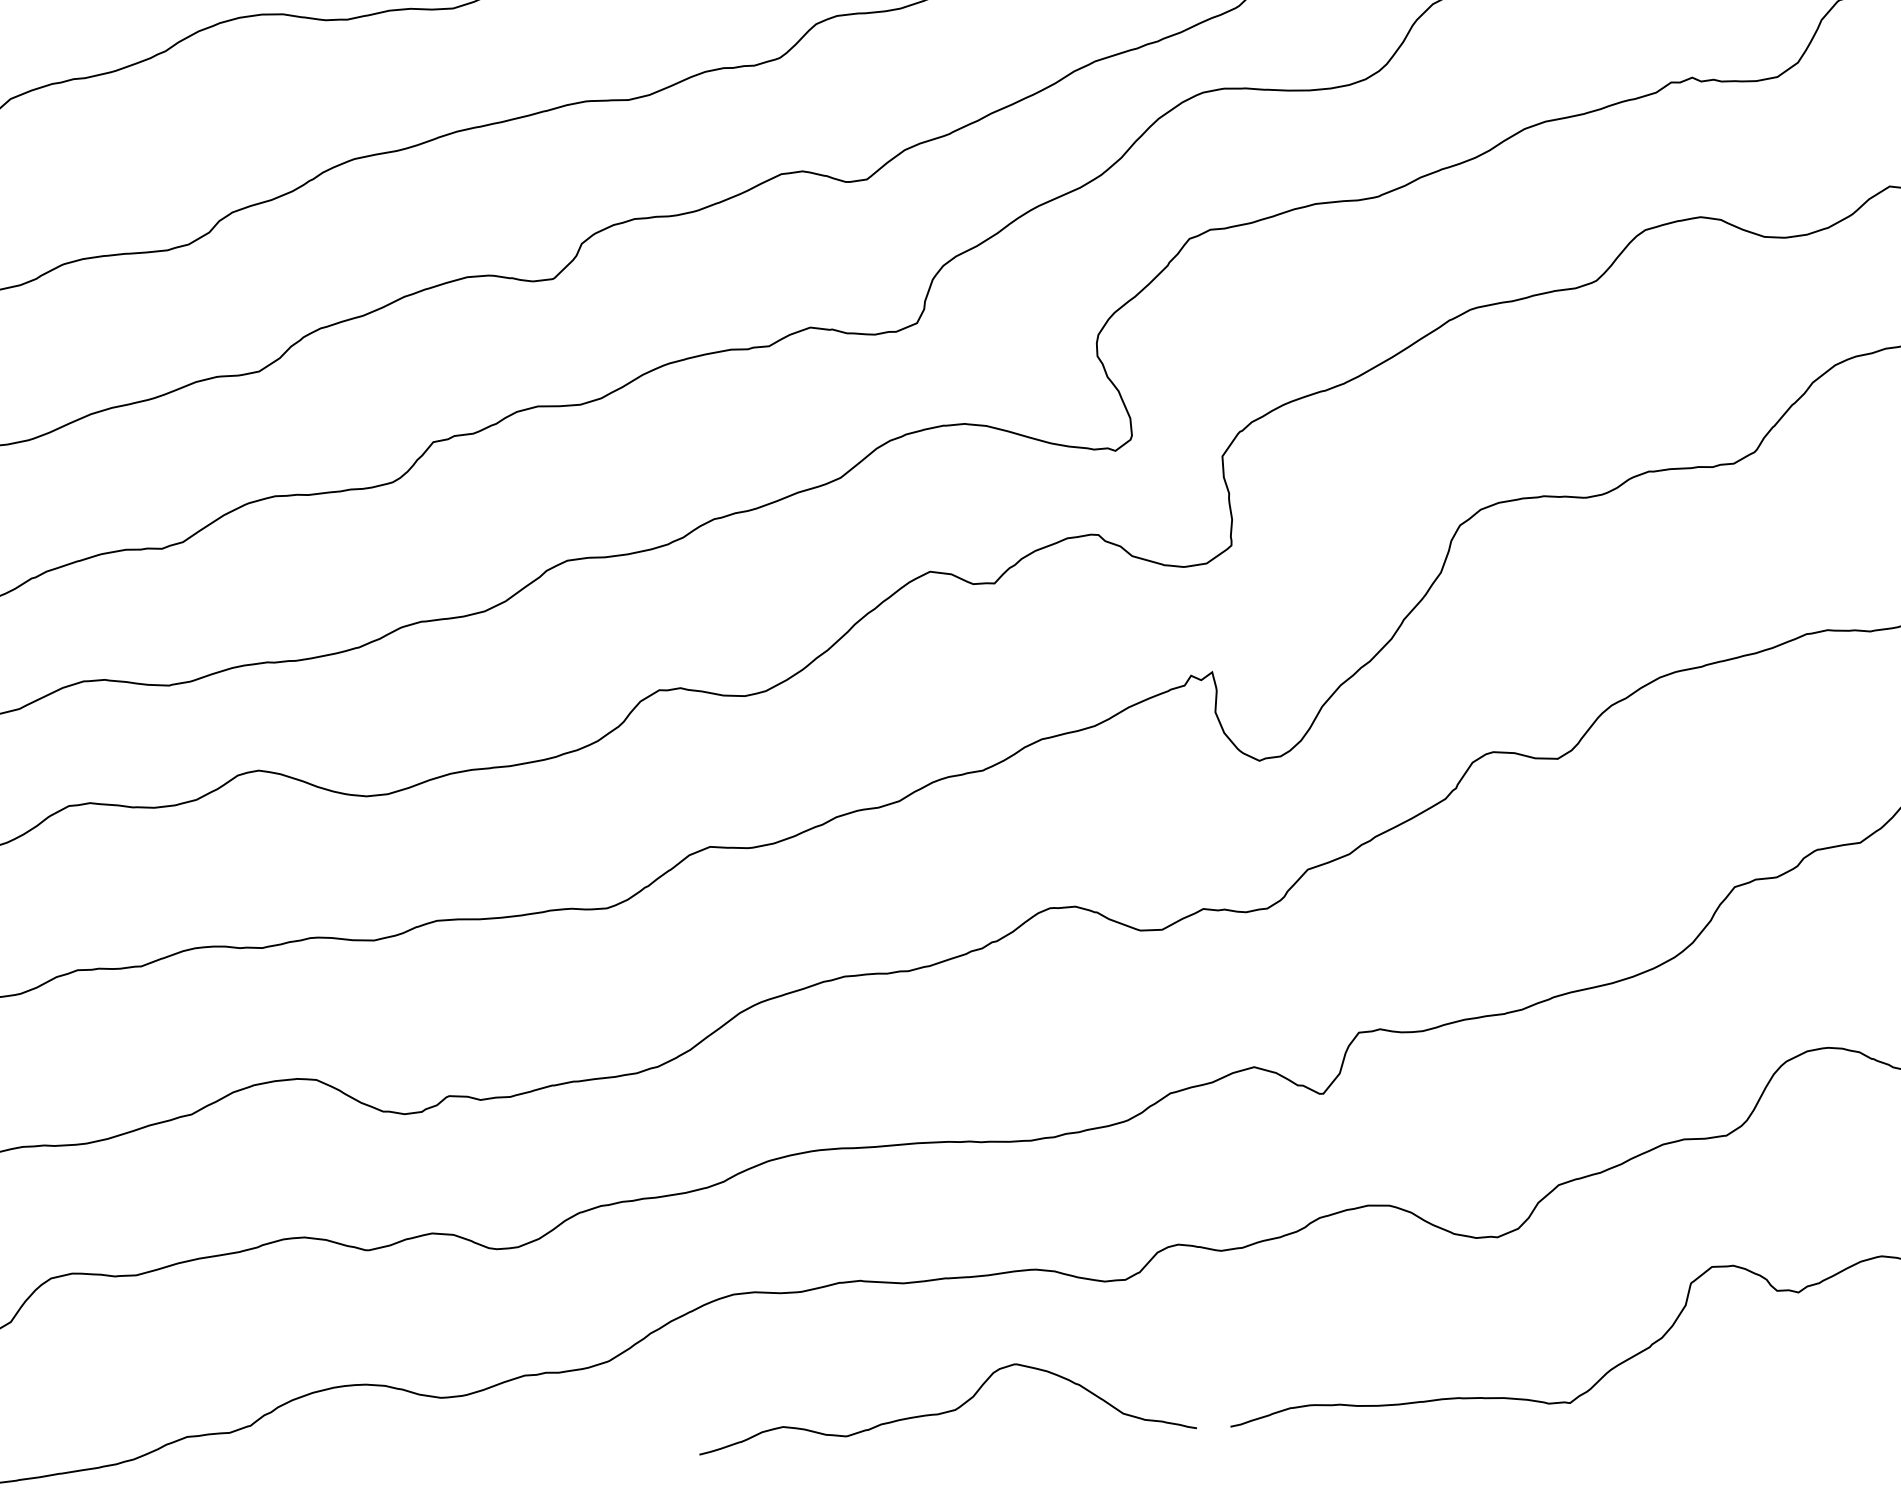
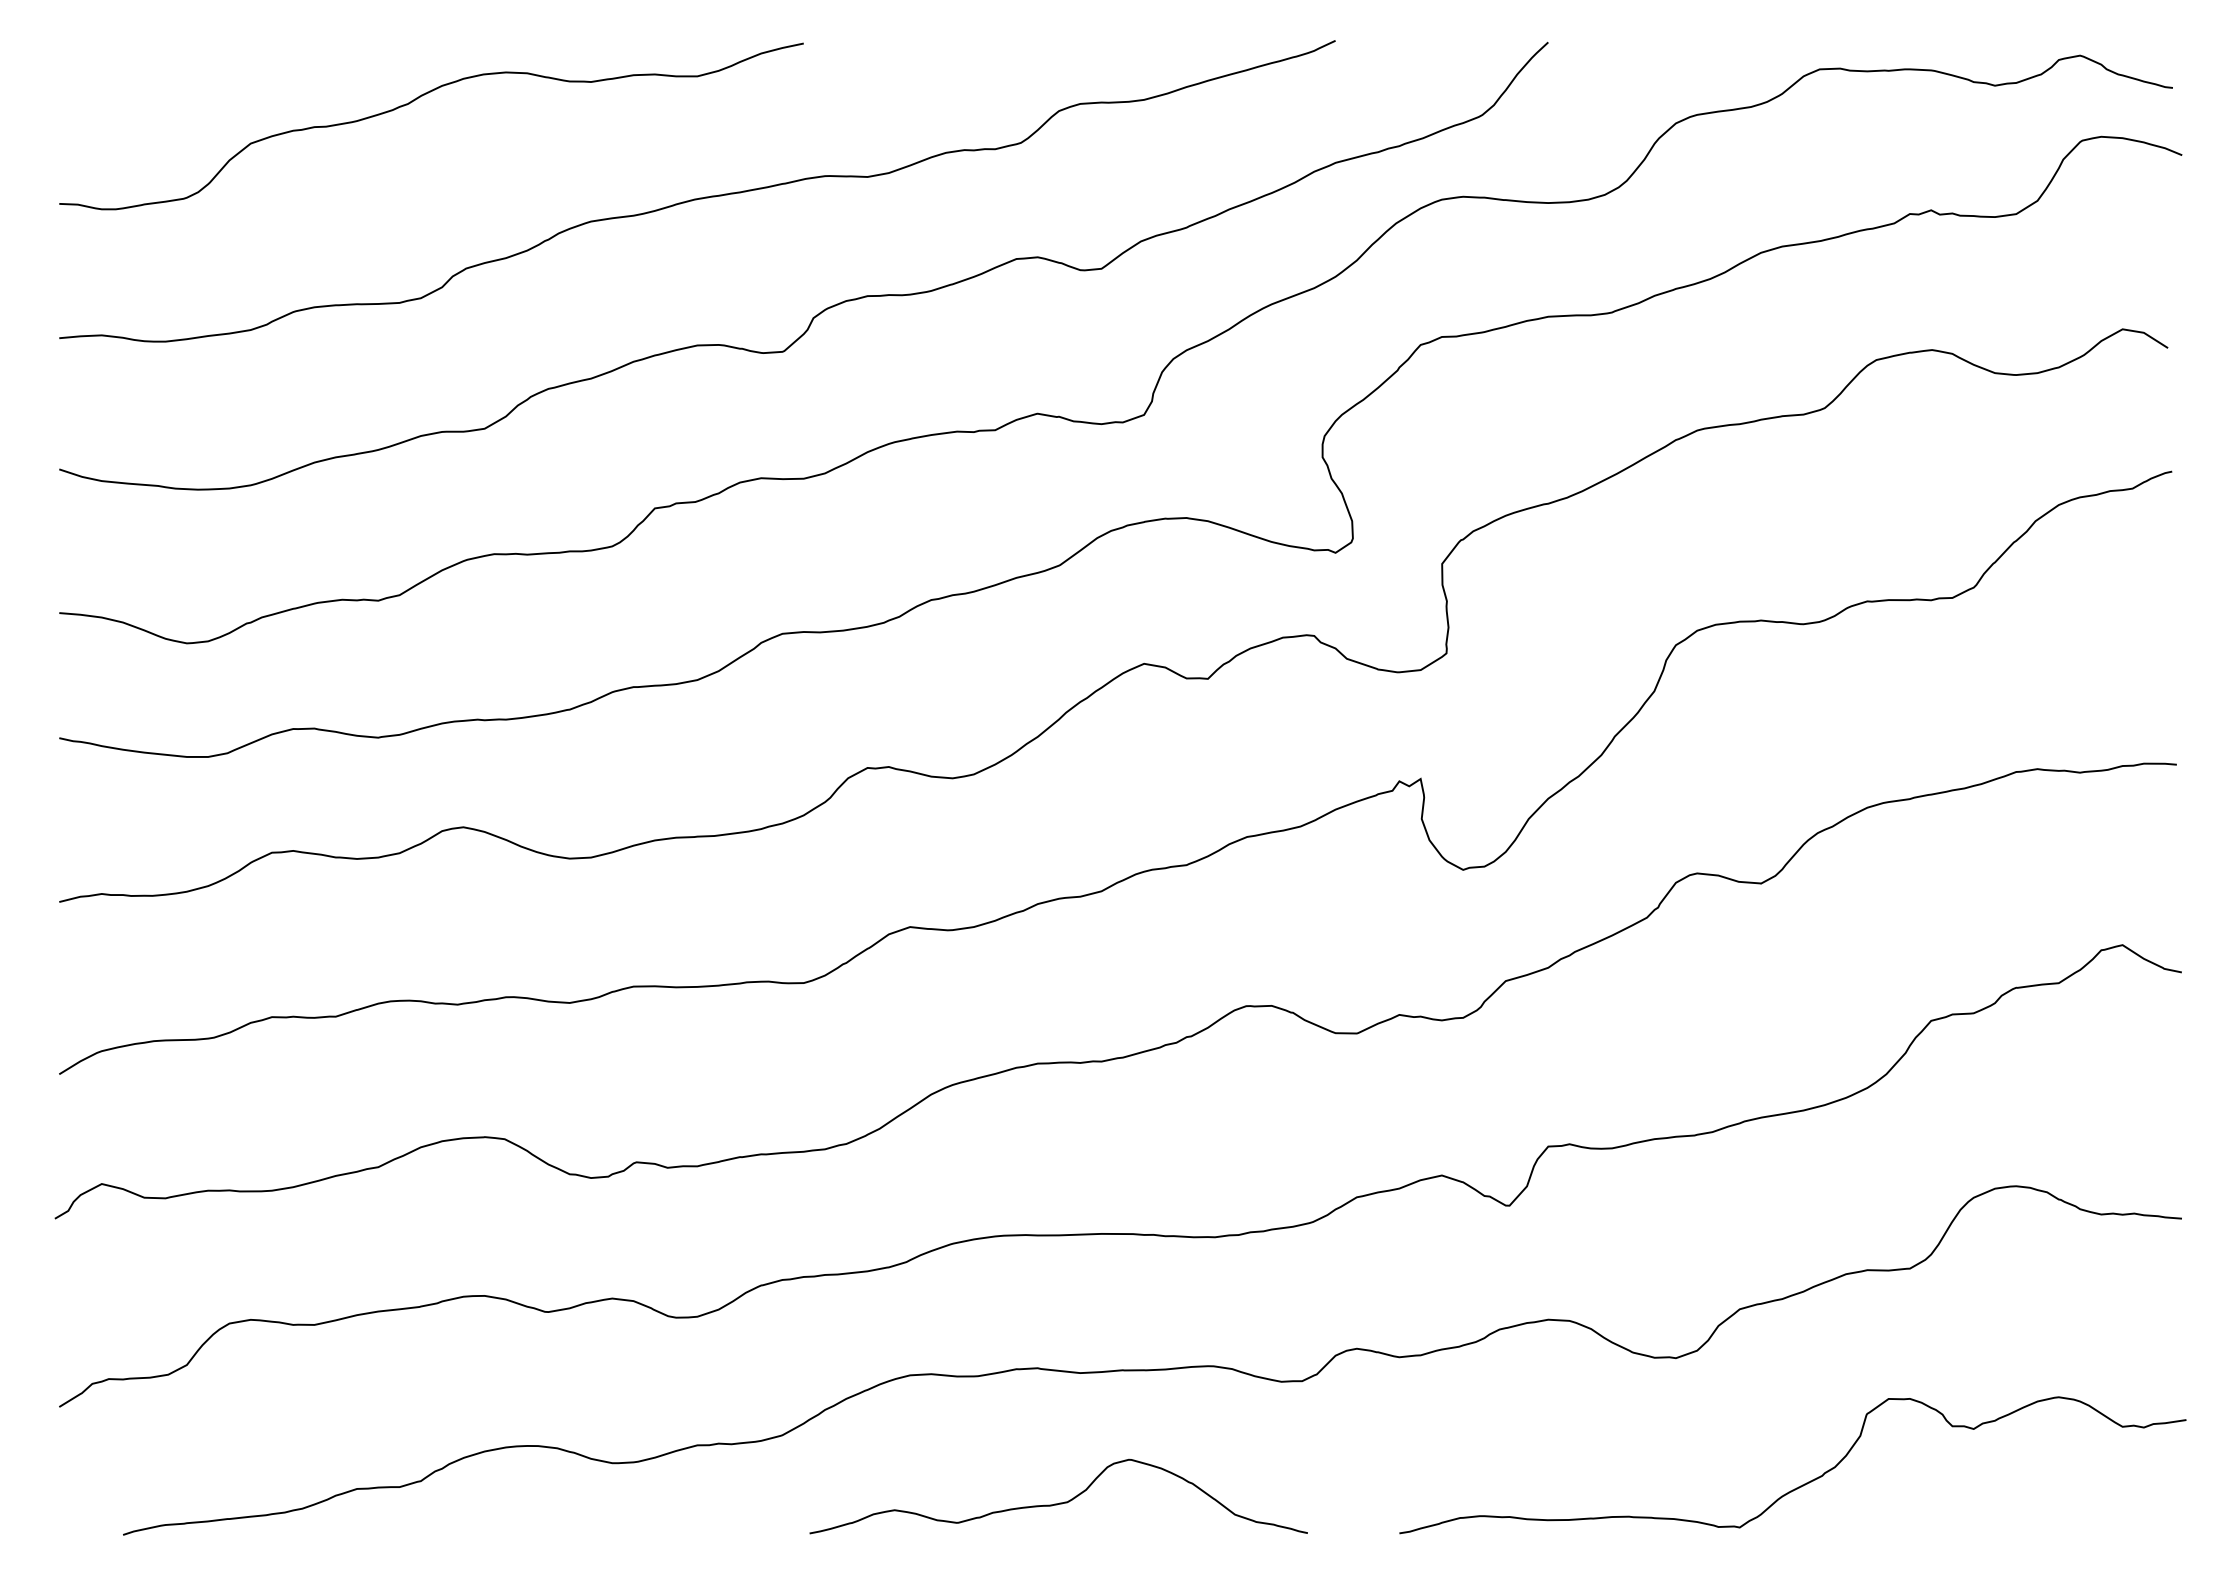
curve: (947, 1410) -> (1059, 1502), moved

